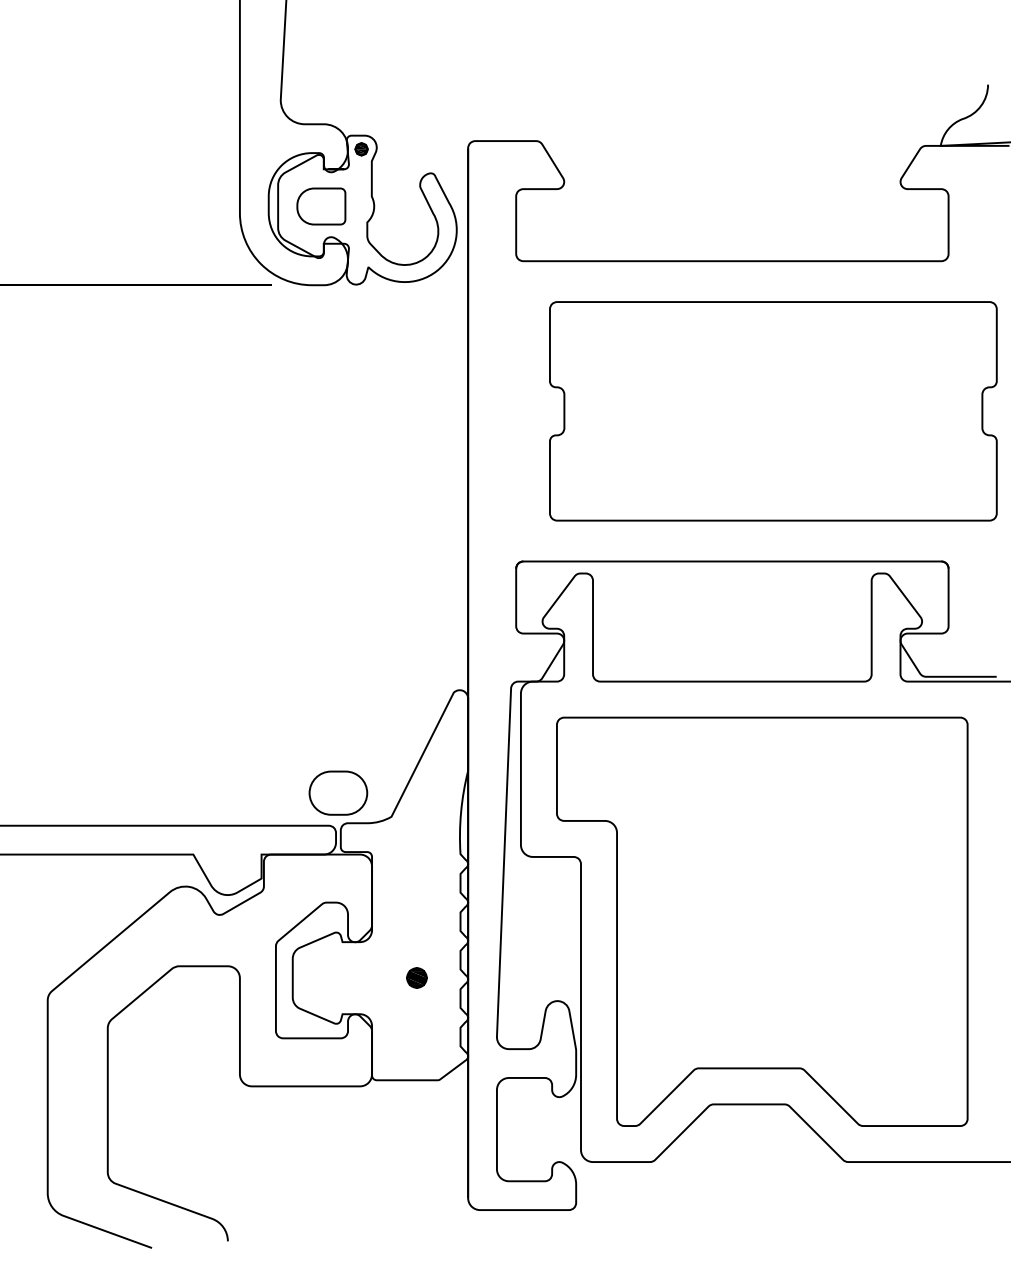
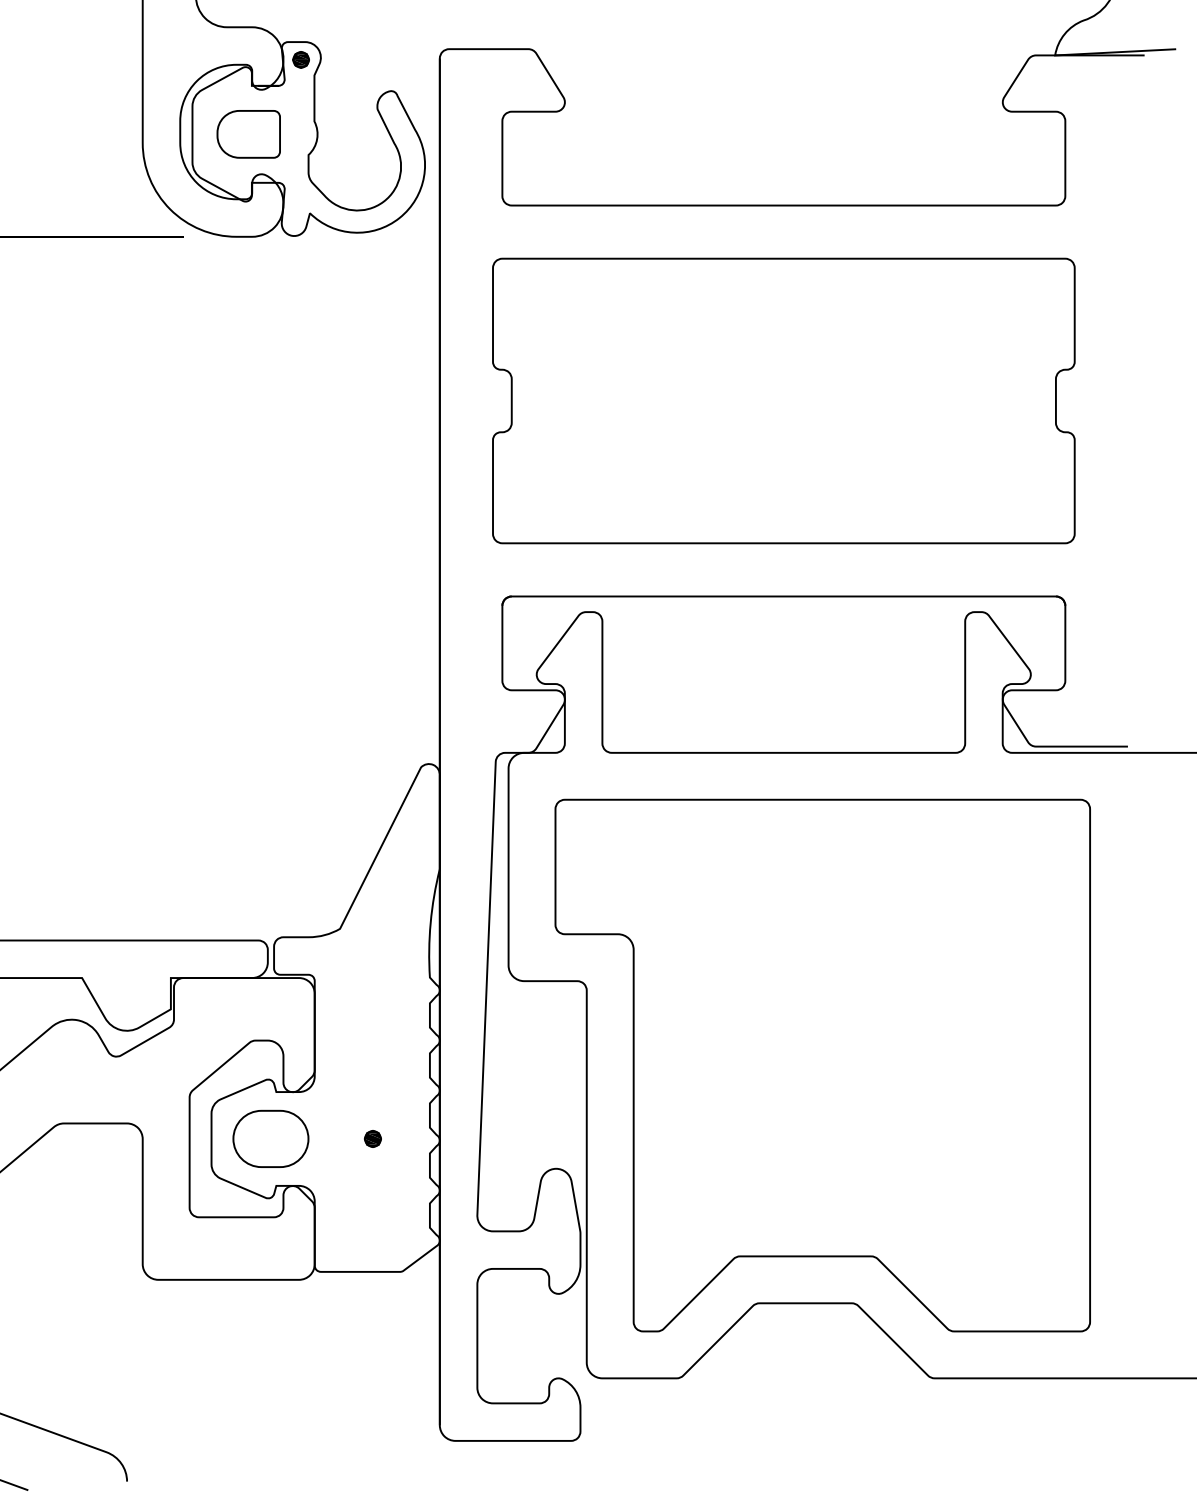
part: (773, 411) -> (784, 401), moved
part: (338, 792) -> (271, 1138), moved
part: (416, 978) -> (372, 1139), size x0.62

